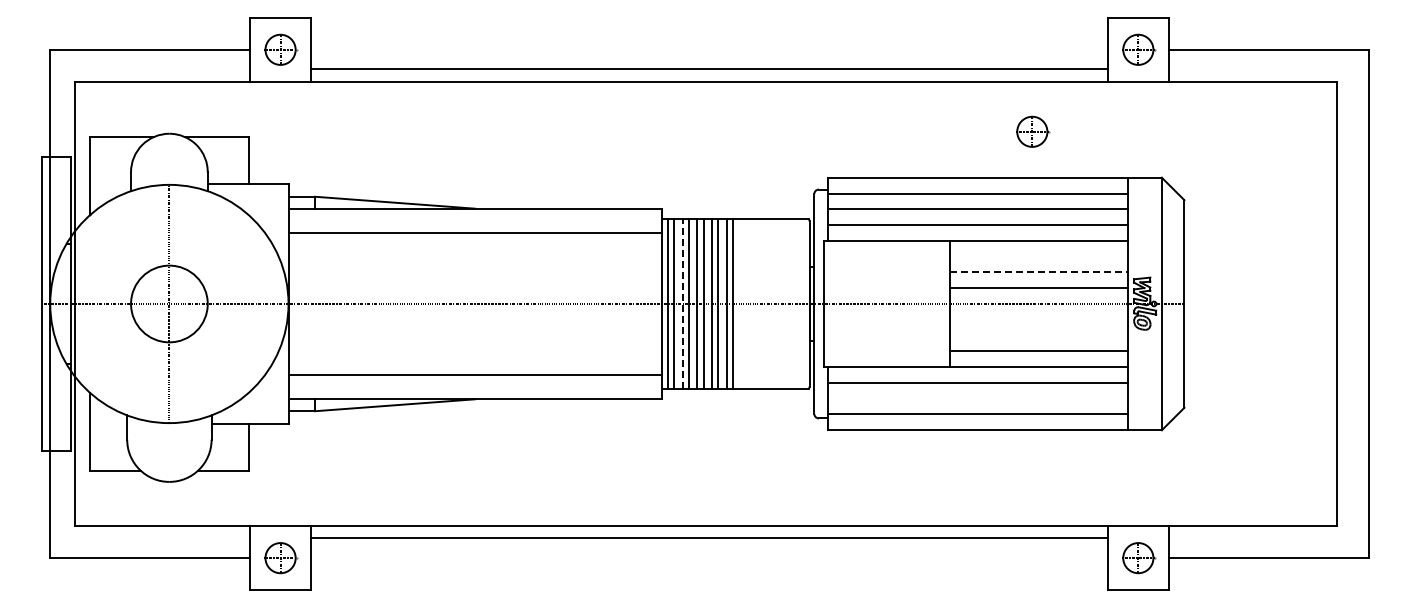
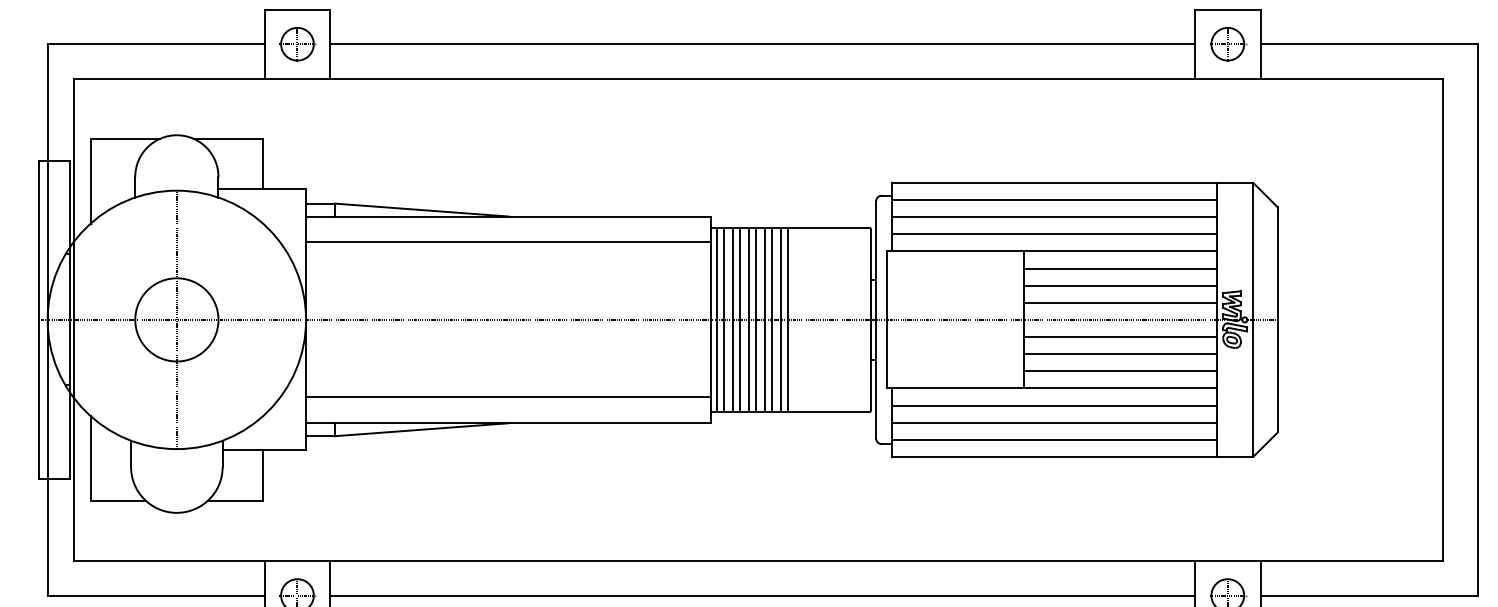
line: (709, 68) -> (762, 43), moved
part: (1033, 131) -> (1114, 132), removed
line: (1039, 256) -> (1120, 268), added
line: (1039, 272) -> (1120, 285), dashed -> solid
line: (682, 304) -> (733, 320), dashed -> solid
line: (1039, 319) -> (1120, 336), added
line: (1039, 335) -> (1120, 354), added
line: (978, 398) -> (1054, 422), added
line: (709, 538) -> (762, 595), moved

